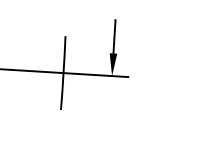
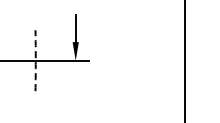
arc: (63, 72) -> (35, 60), solid -> dashed

